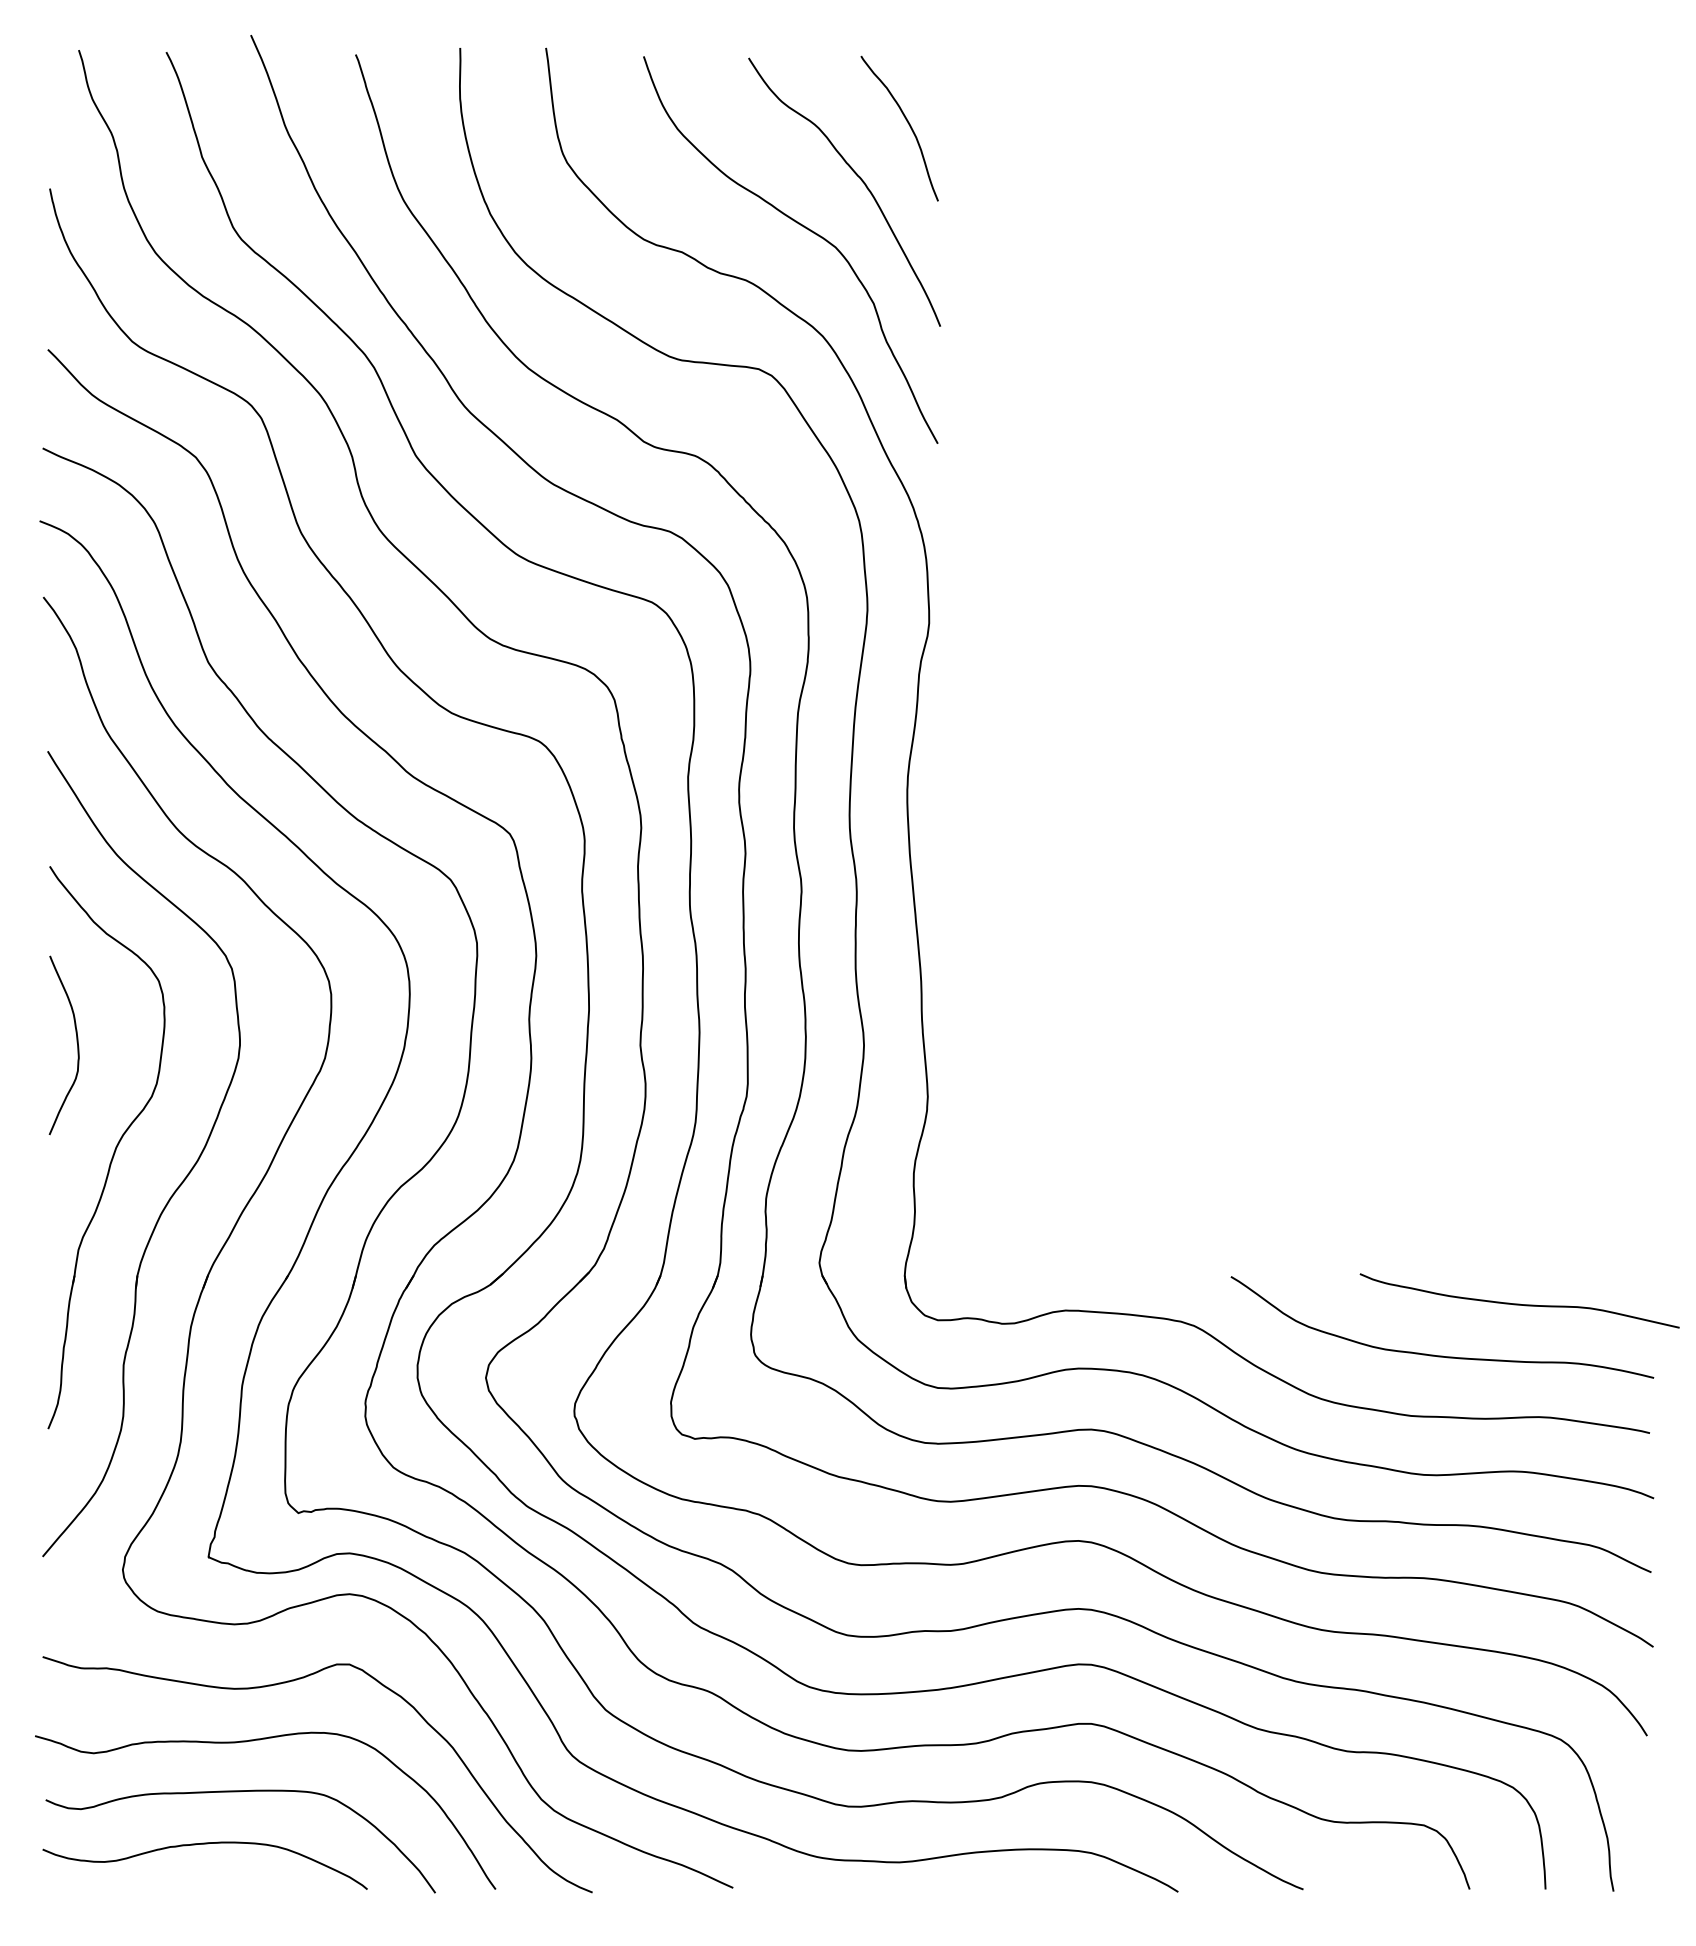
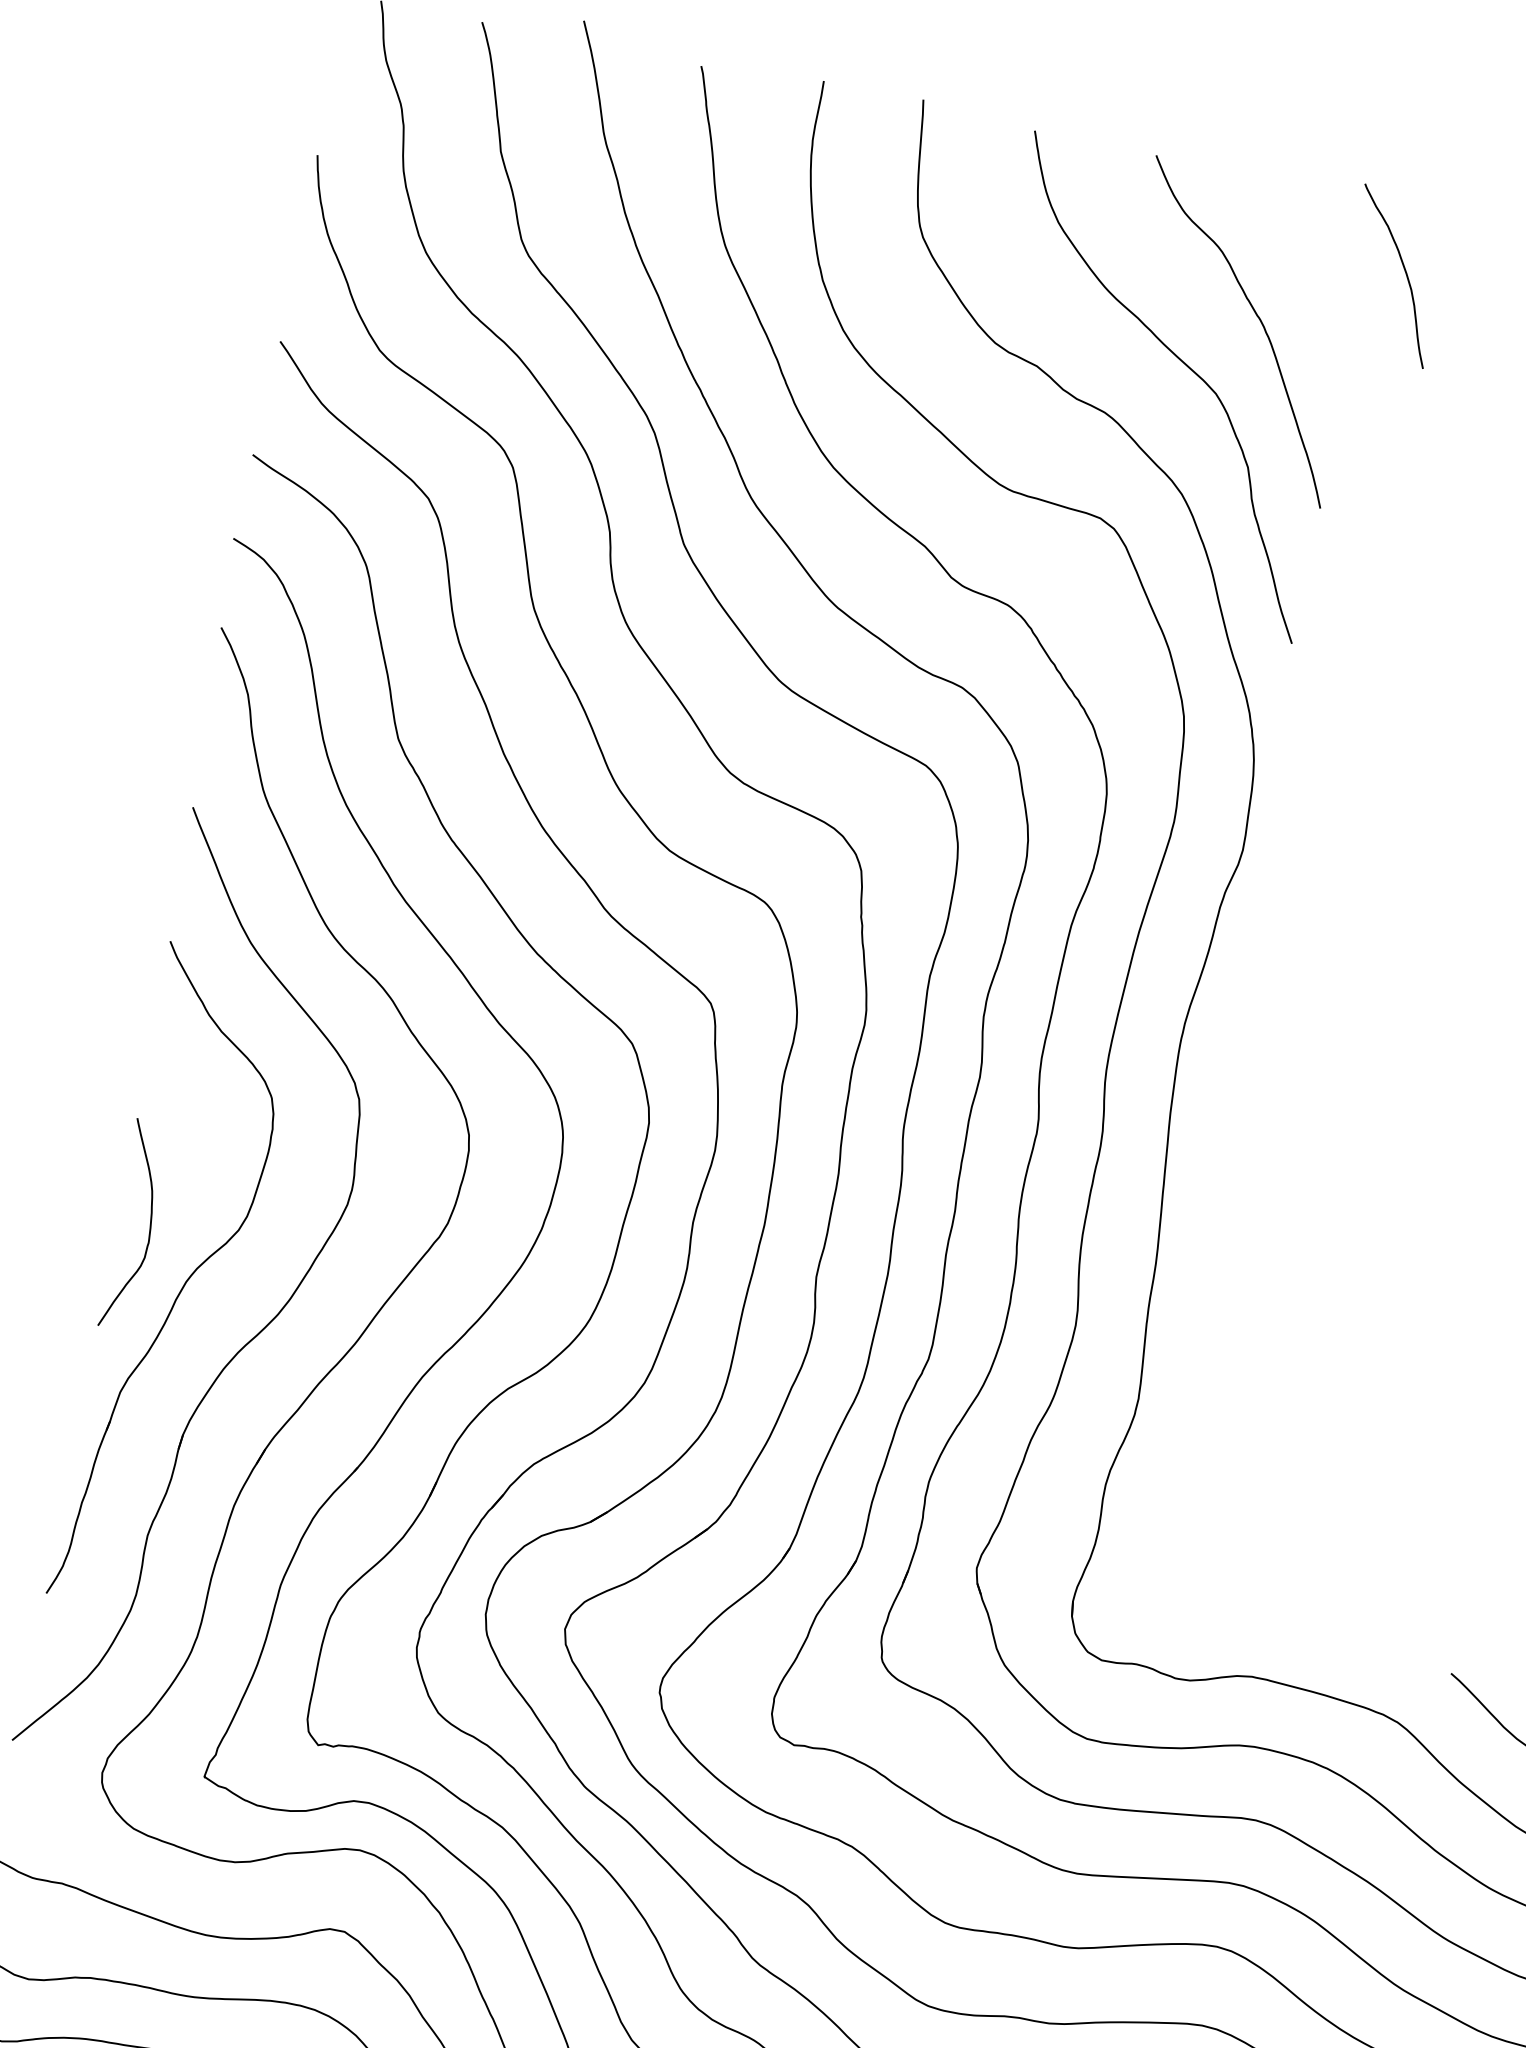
curve: (907, 123) -> (1404, 271), moved
curve: (76, 1042) -> (149, 1224), moved

